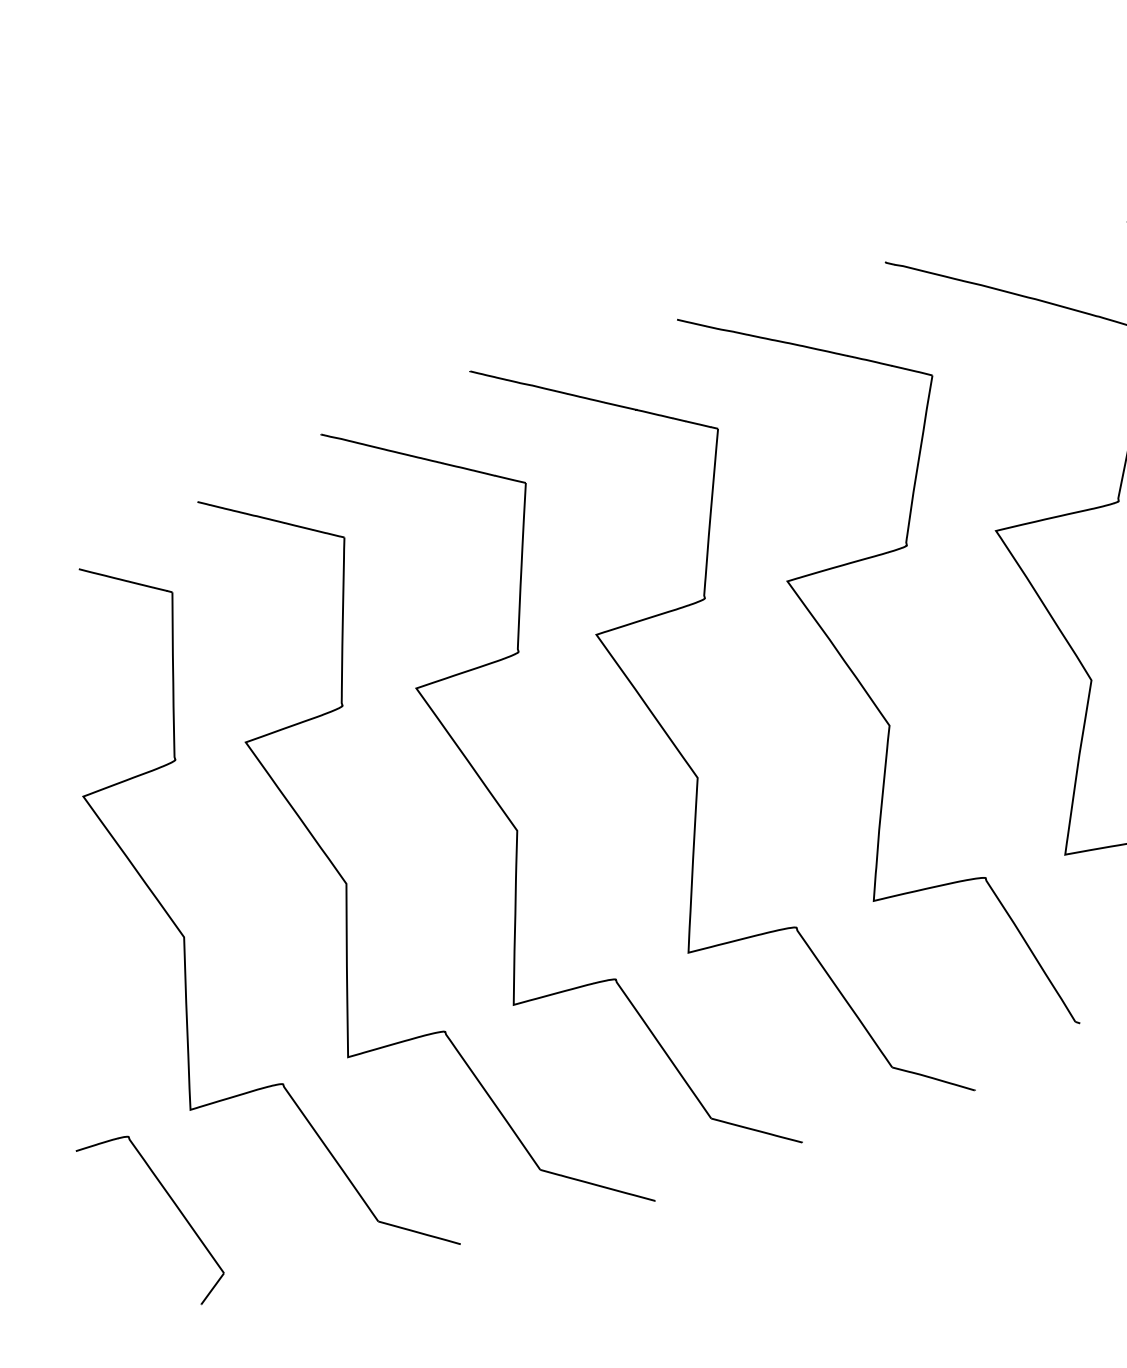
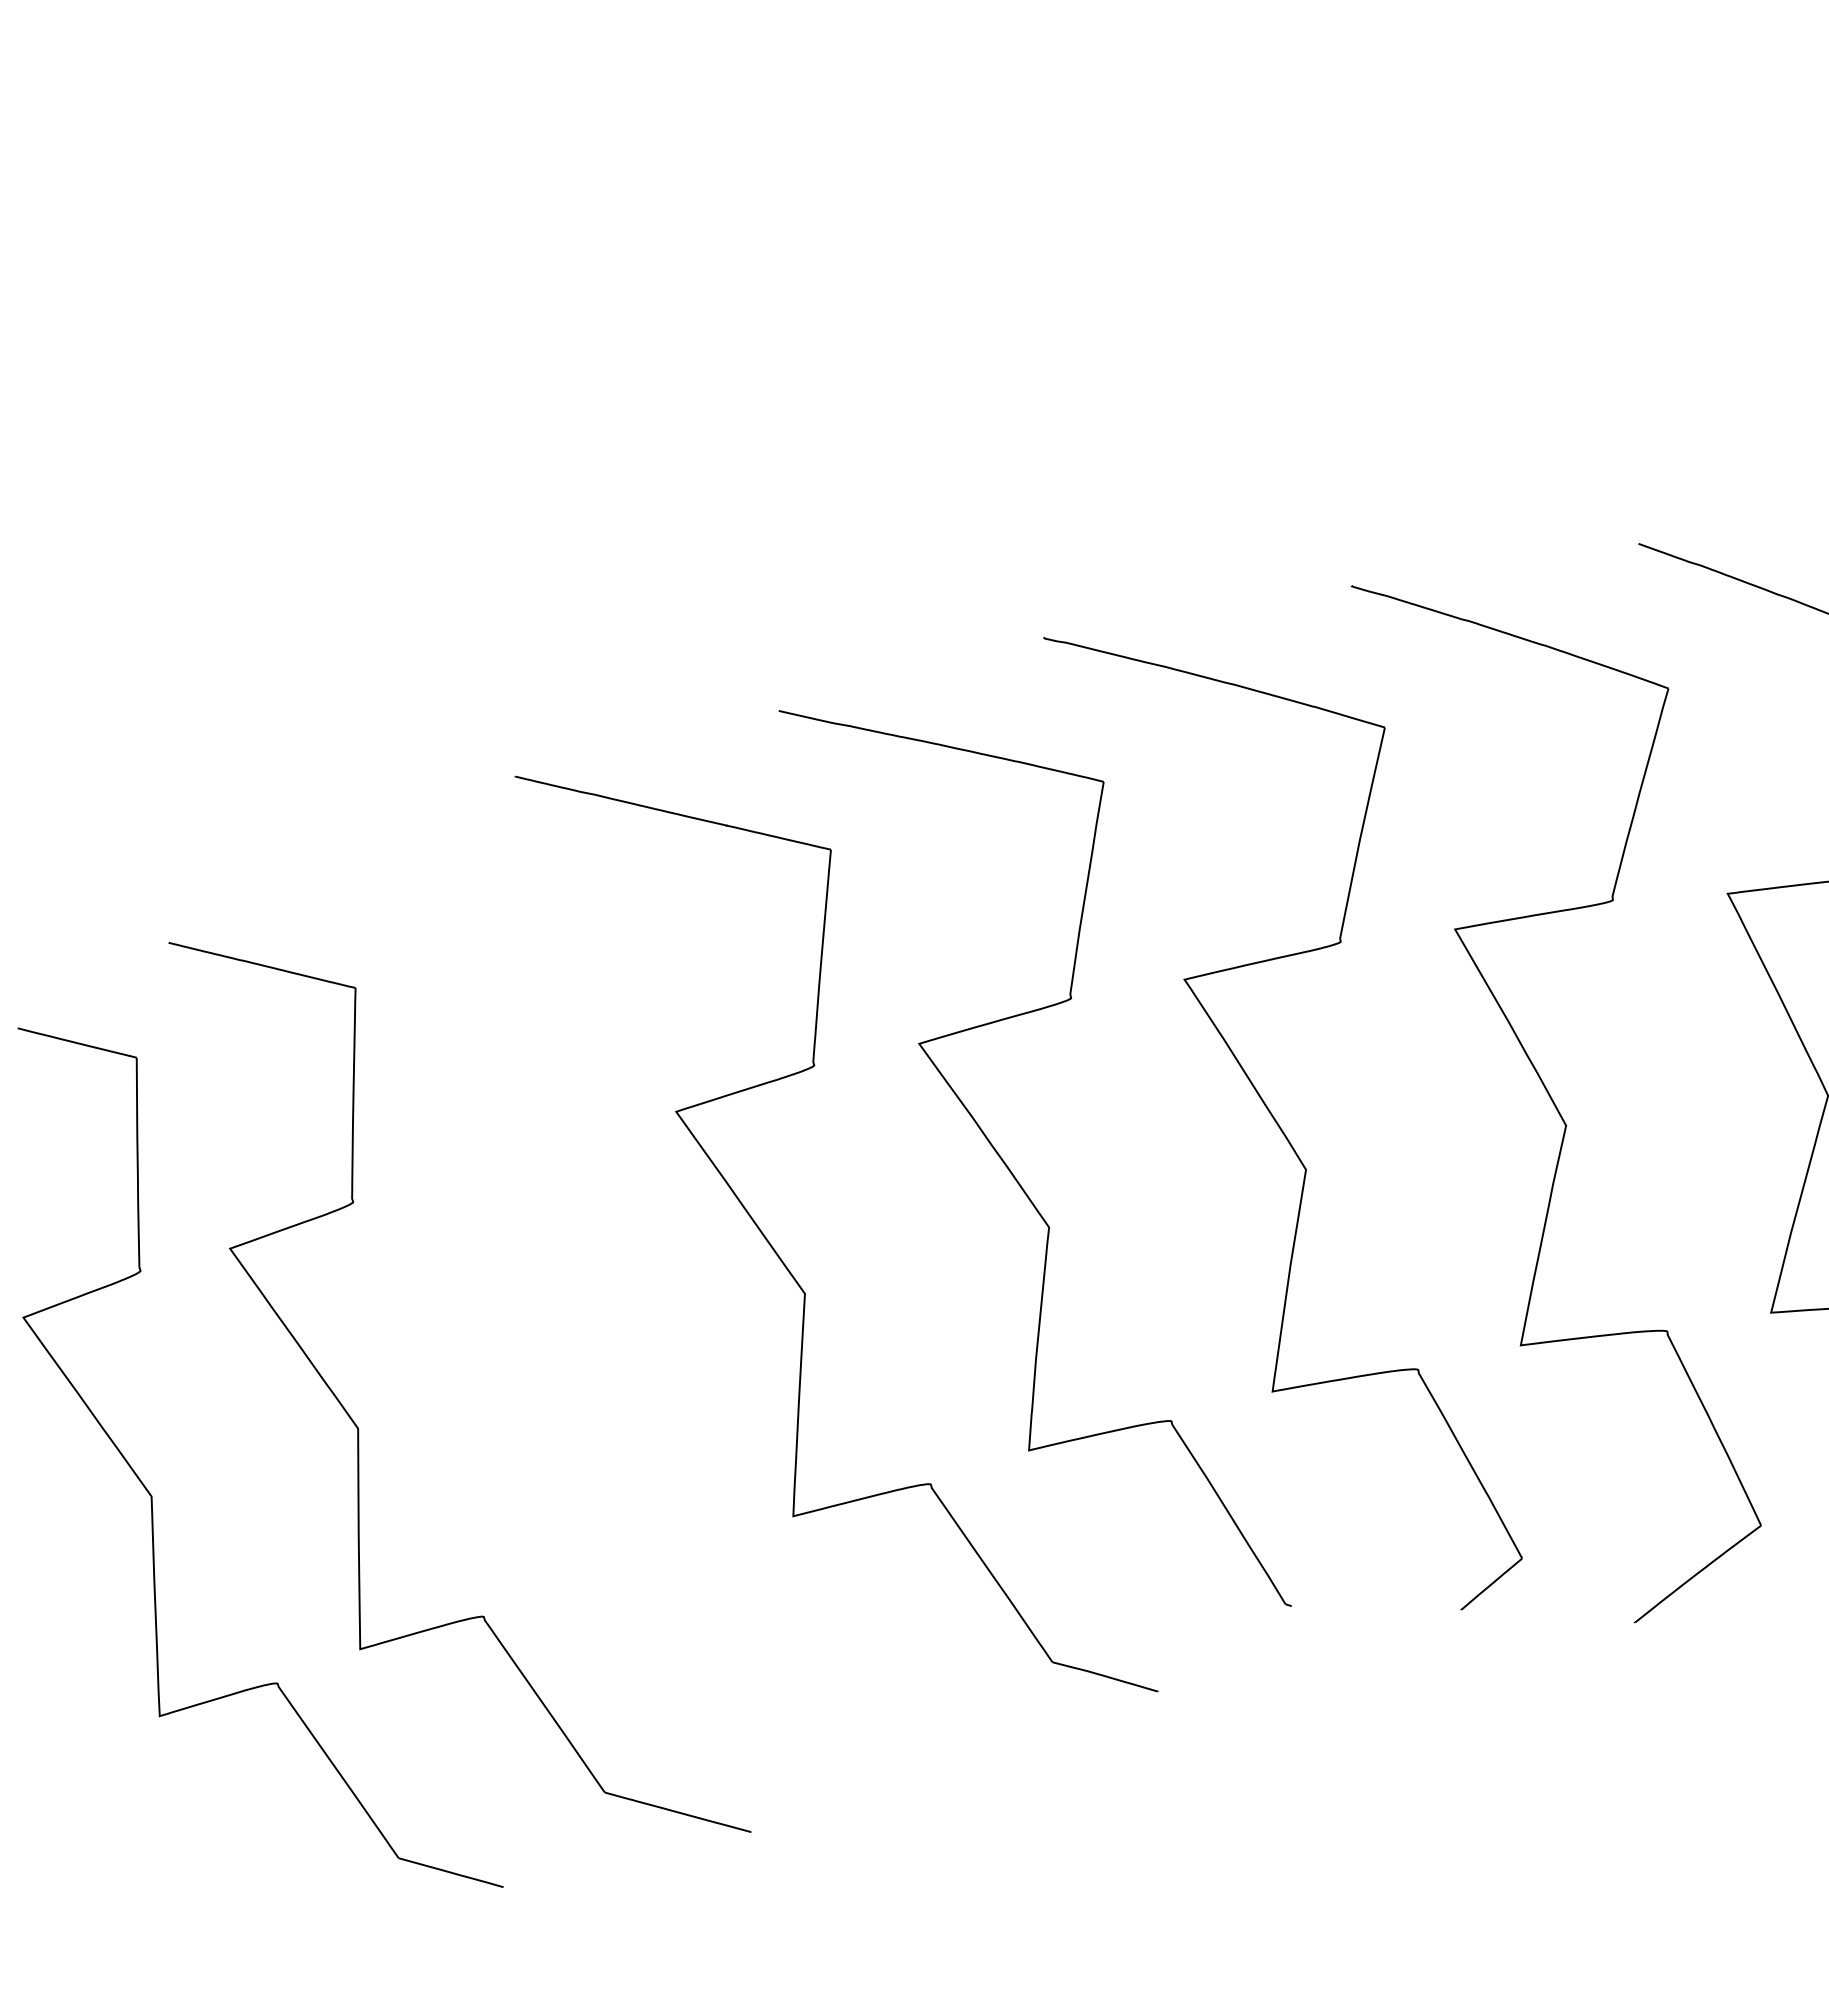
part: (512, 822) -> (569, 1350), removed
part: (173, 1203) -> (138, 1835), removed

